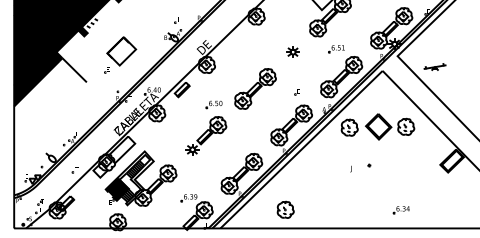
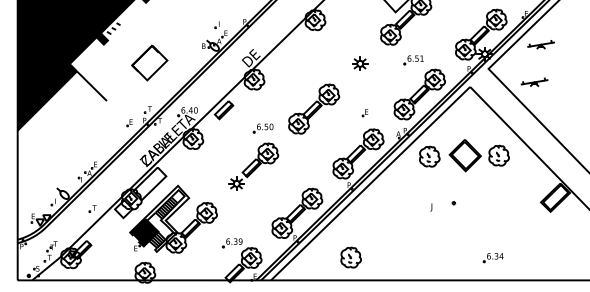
part: (439, 36) -> (540, 44), added
part: (106, 70) -> (129, 123), moved

